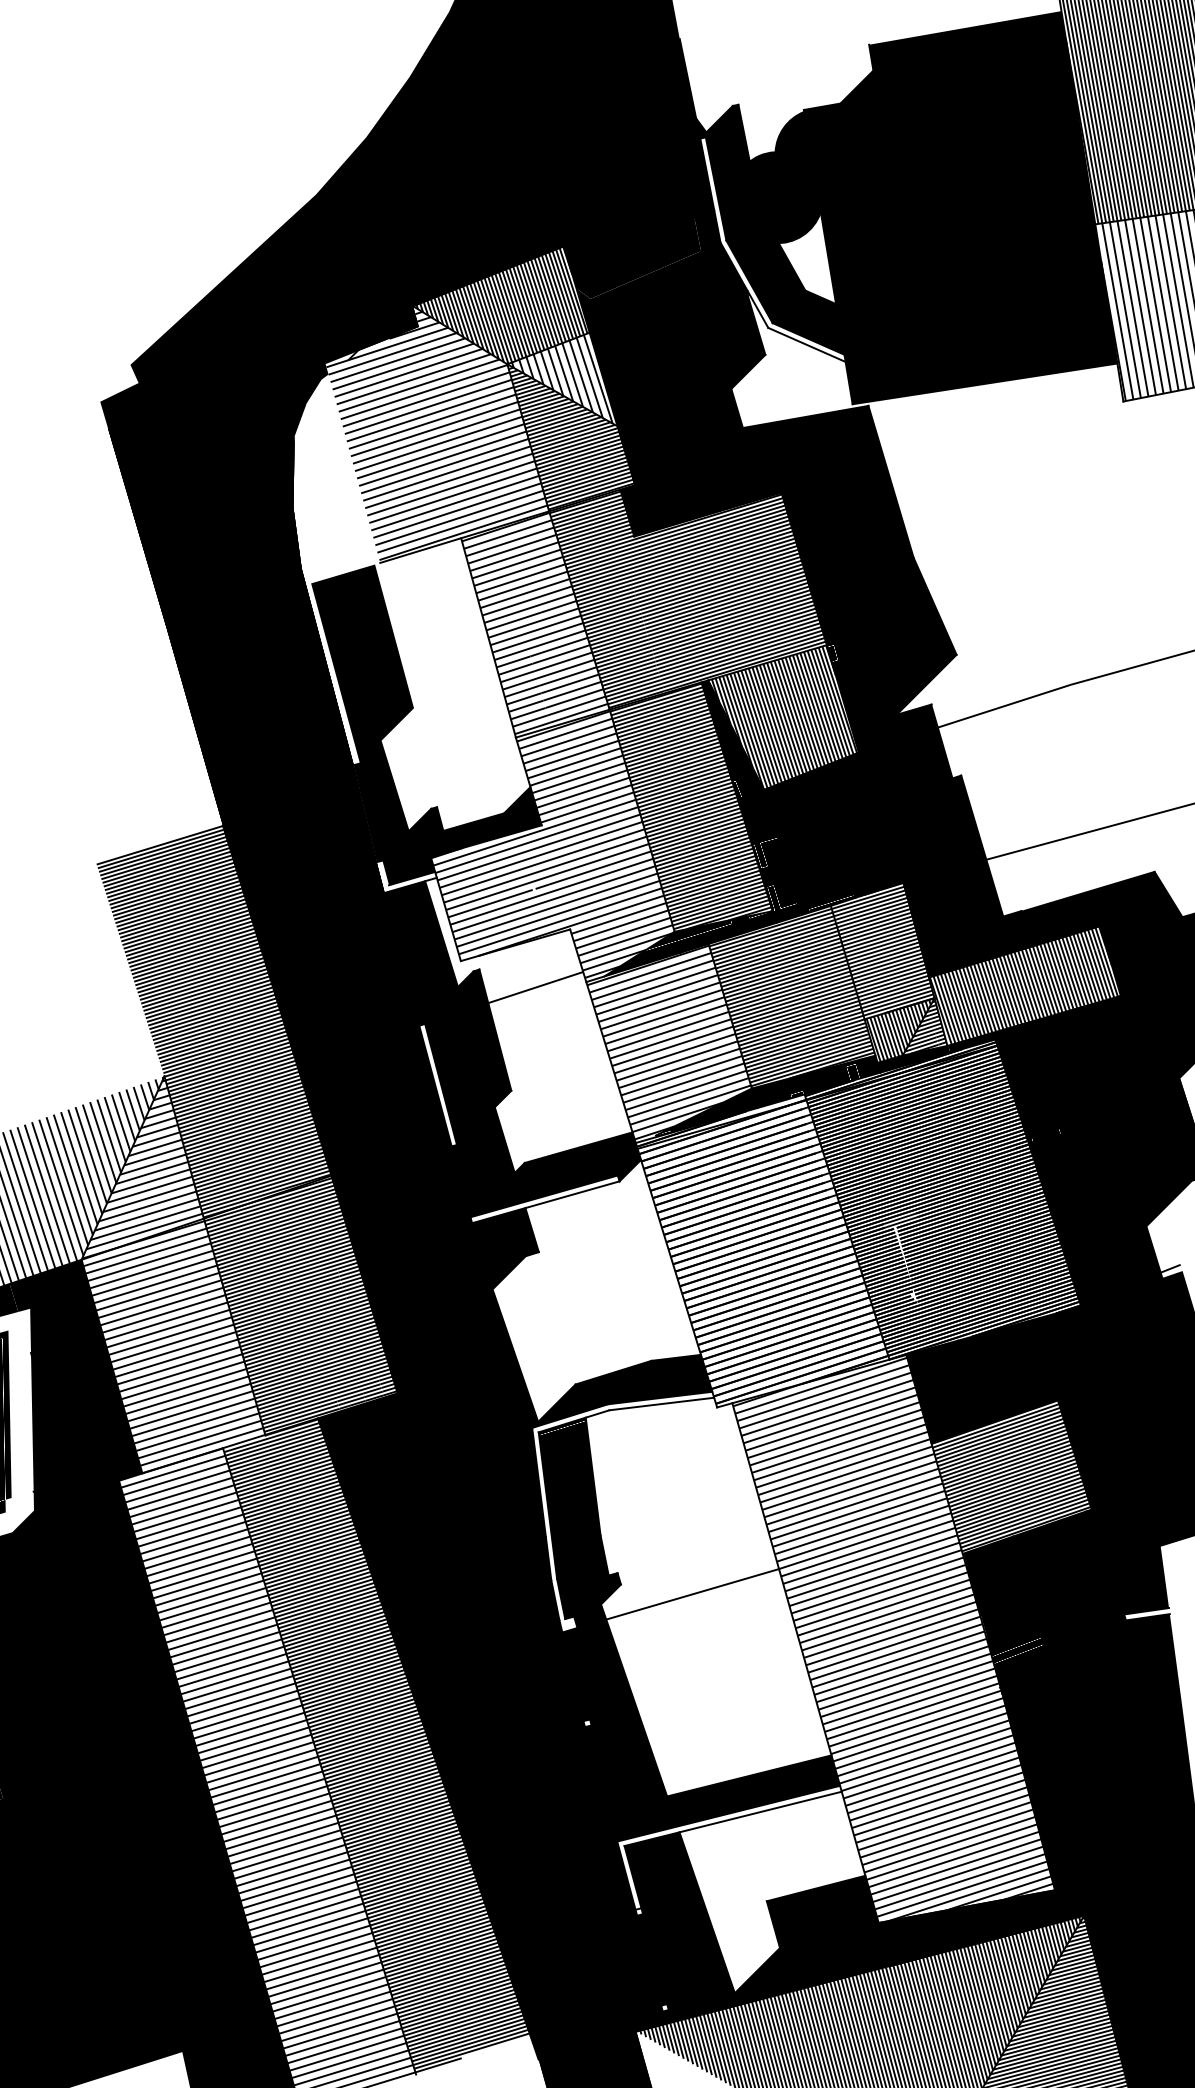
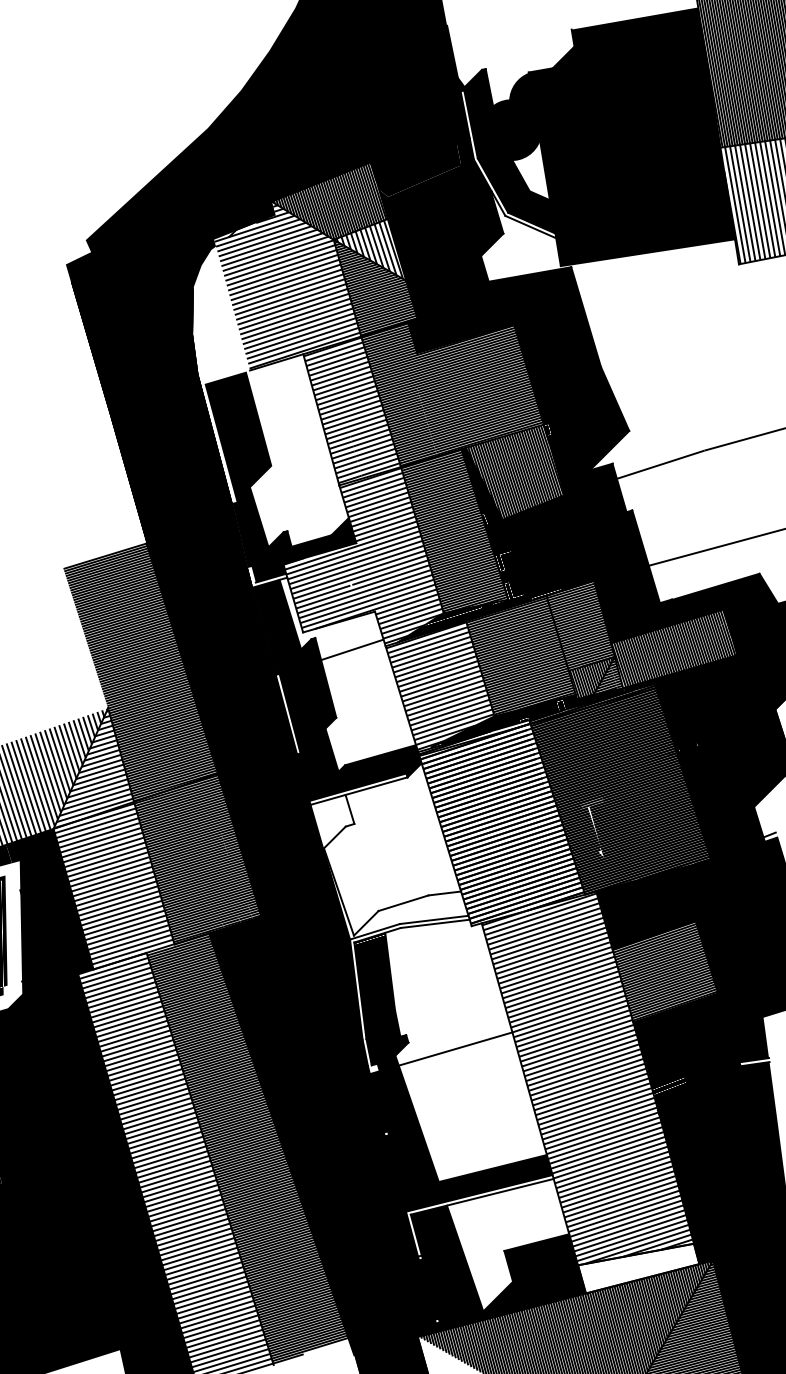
fill: (592, 1316) -> (389, 866), removed
fill: (970, 1927) -> (638, 1268), removed

